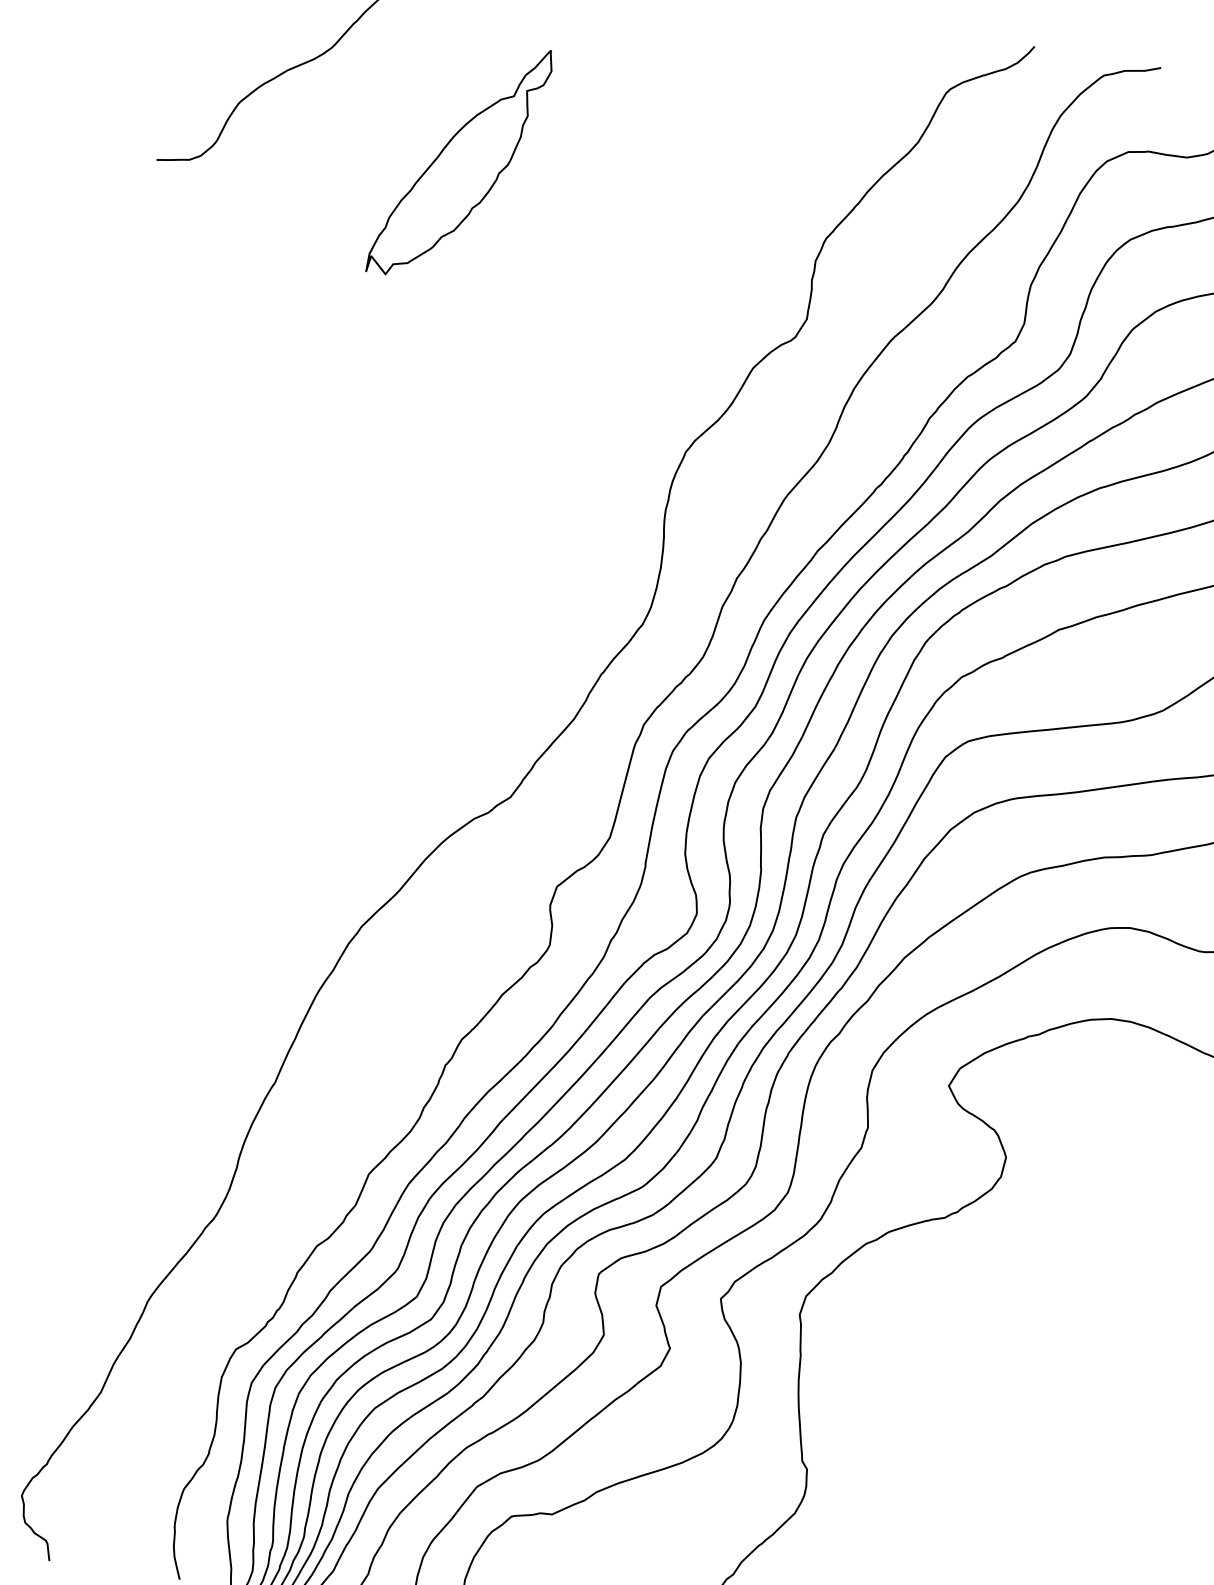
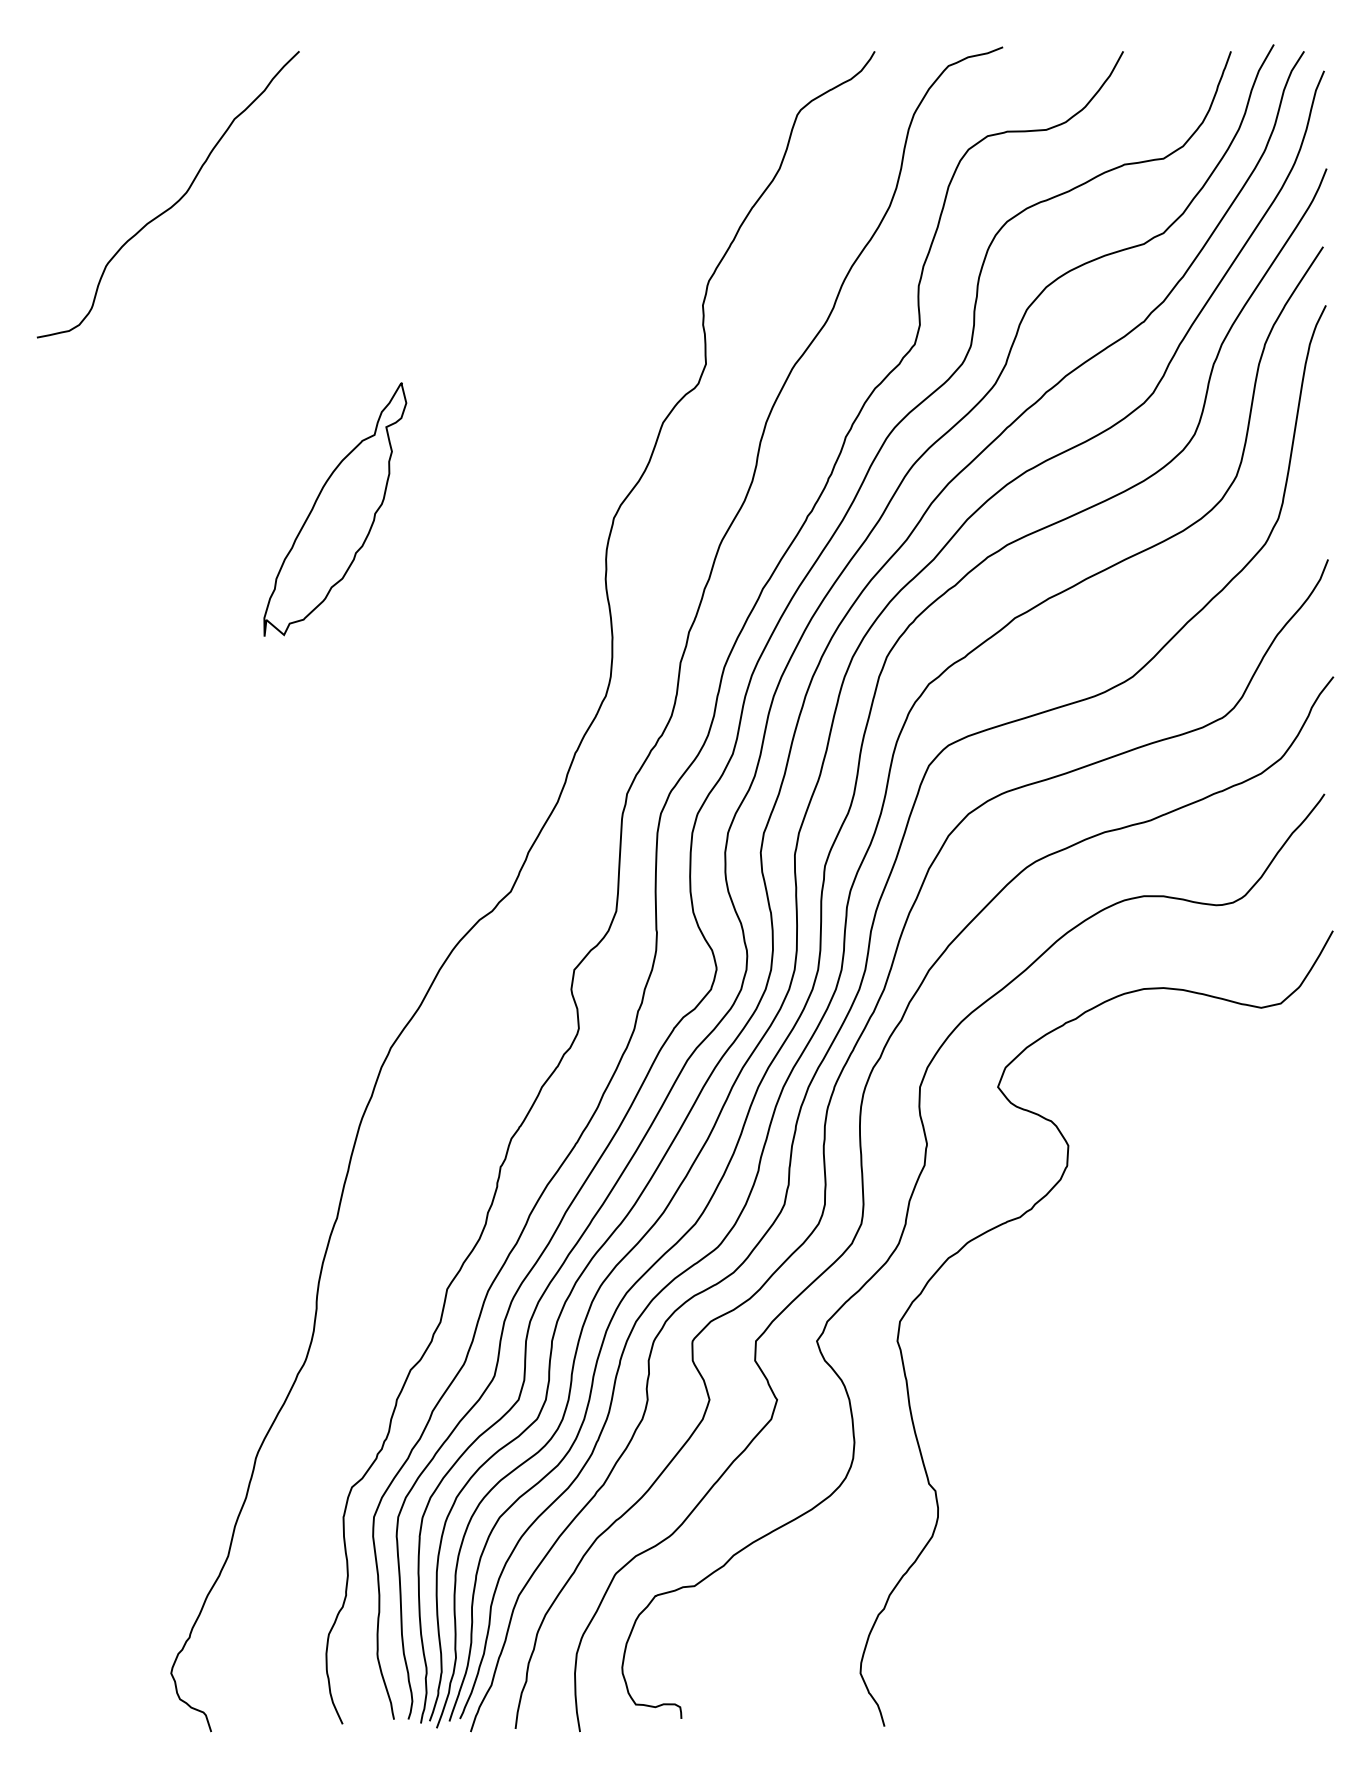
part: (460, 161) -> (335, 509), moved

